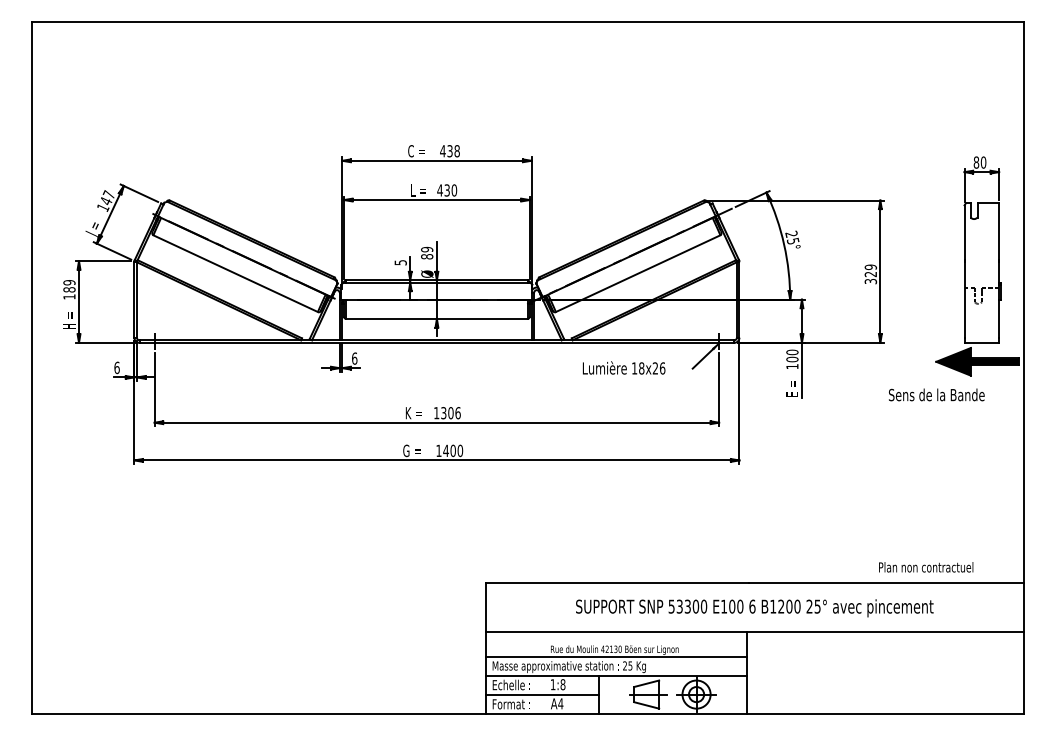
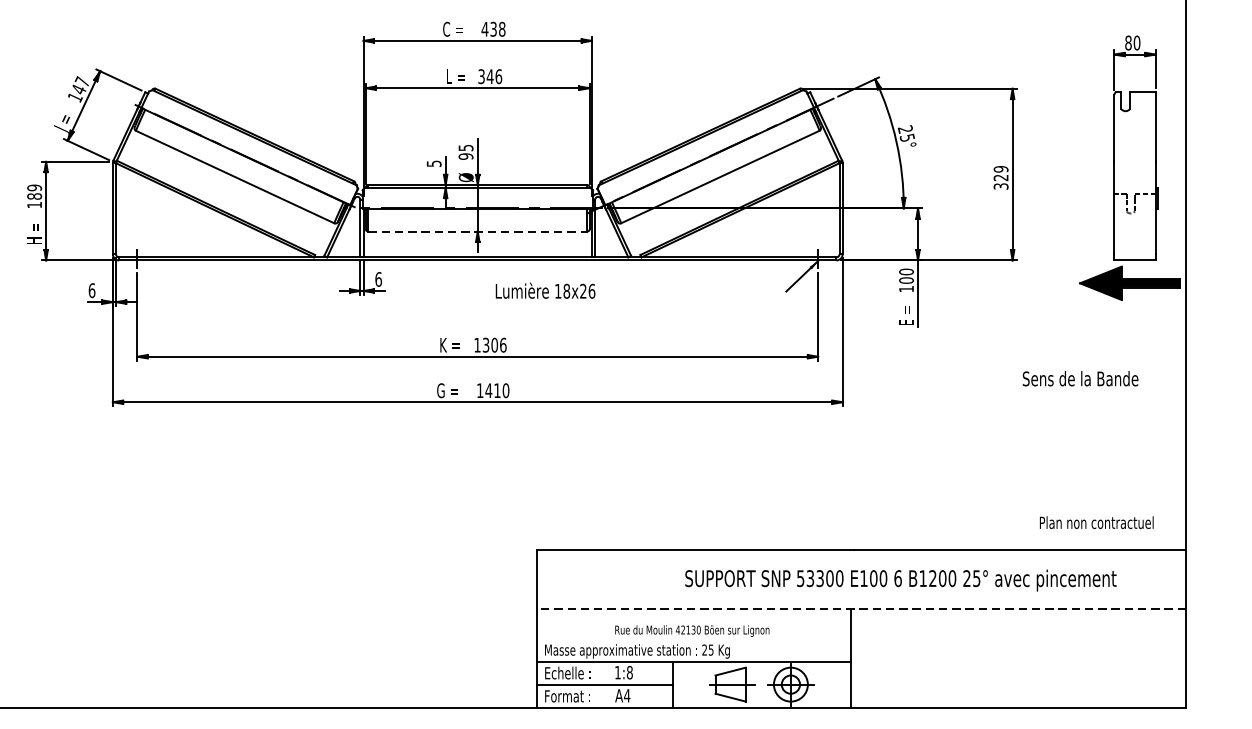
text: (447, 190) -> (490, 76), 430 -> 346
text: (427, 252) -> (466, 151), 89 -> 95
line: (436, 318) -> (477, 231), solid -> dashed
text: (623, 367) -> (544, 290), moved
text: (936, 394) -> (1080, 378), moved
text: (452, 450) -> (496, 390), 1400 -> 1410
text: (926, 567) -> (1097, 522), moved
text: (754, 608) -> (900, 580), moved
line: (754, 631) -> (860, 608), solid -> dashed
line: (616, 656) -> (694, 638), removed

